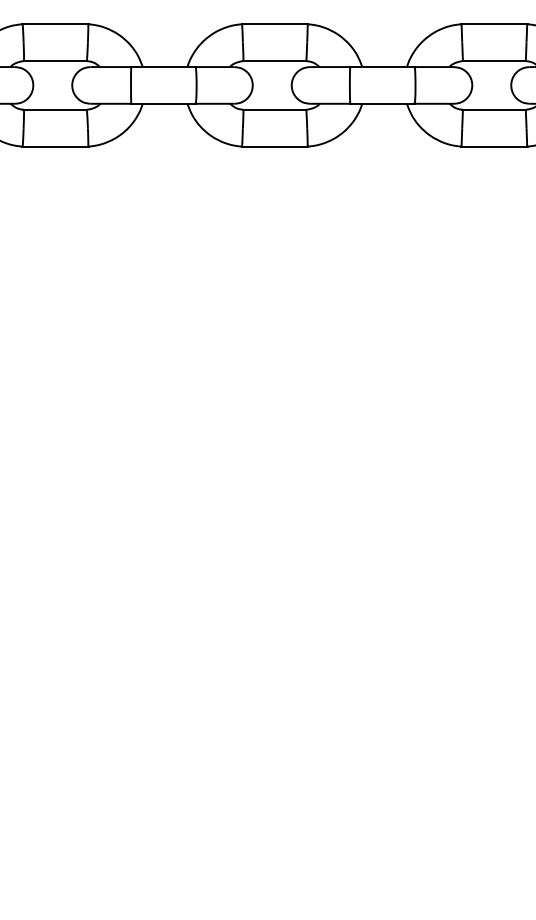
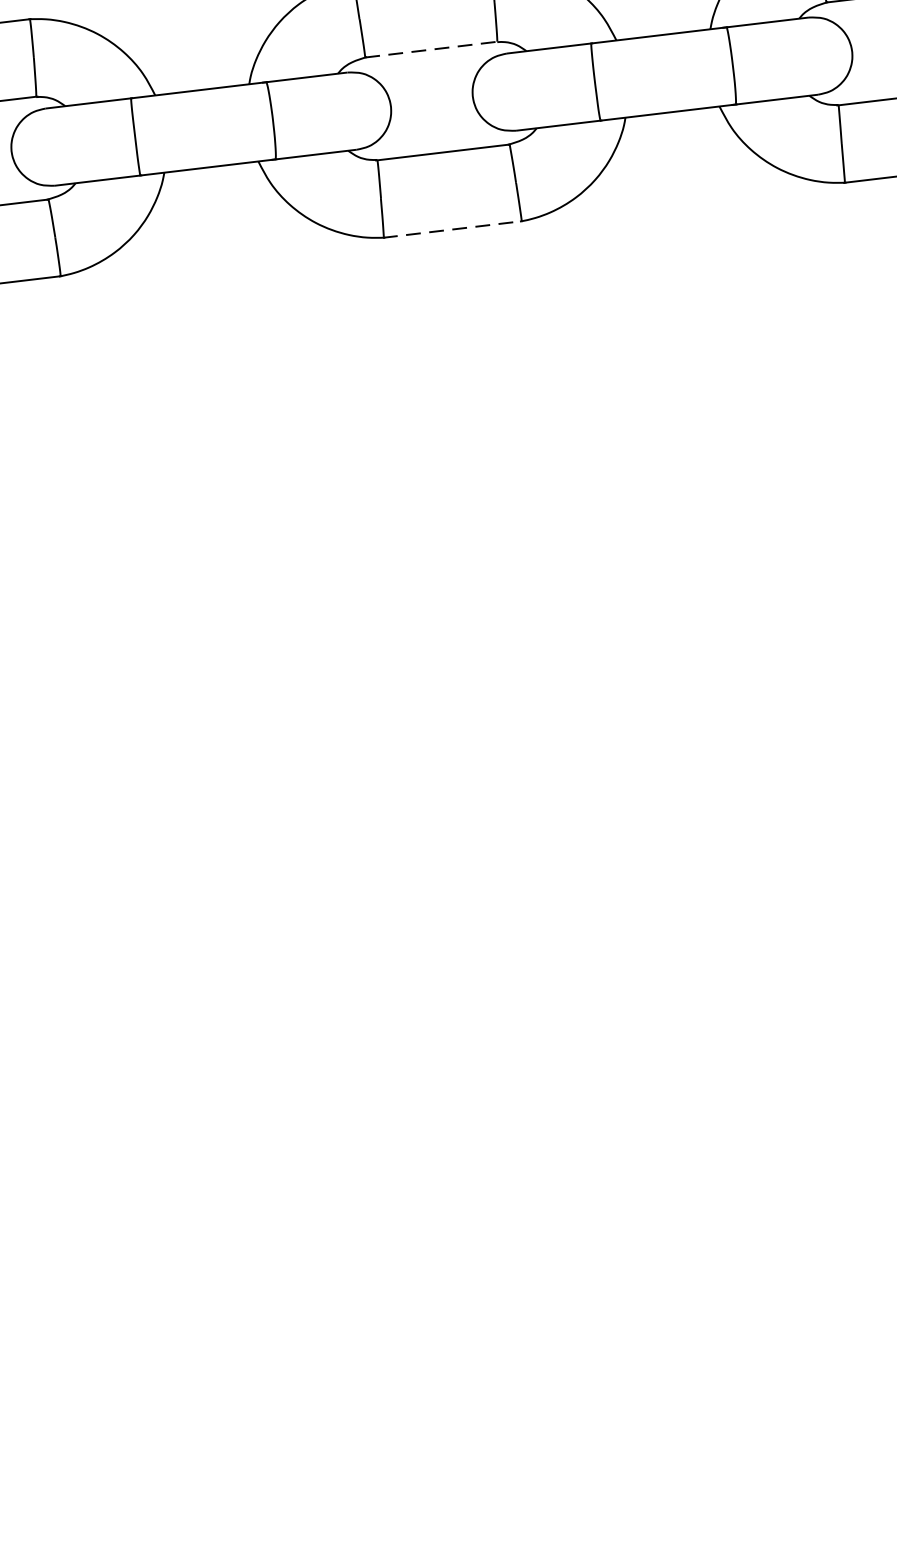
line: (275, 61) -> (432, 50), solid -> dashed
line: (275, 146) -> (454, 229), solid -> dashed

